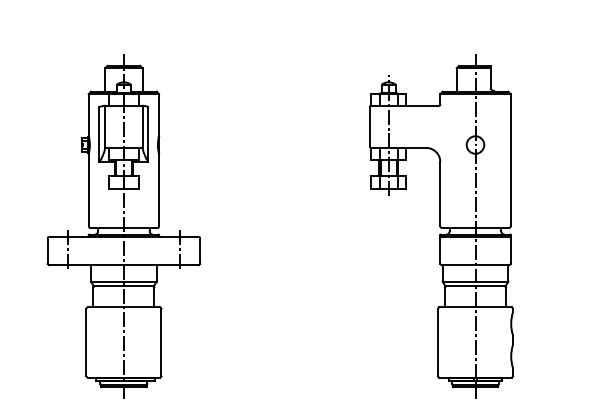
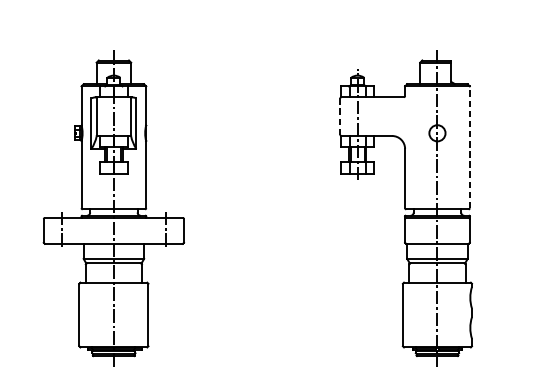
line: (370, 126) -> (340, 116), solid -> dashed
line: (510, 159) -> (469, 146), solid -> dashed

